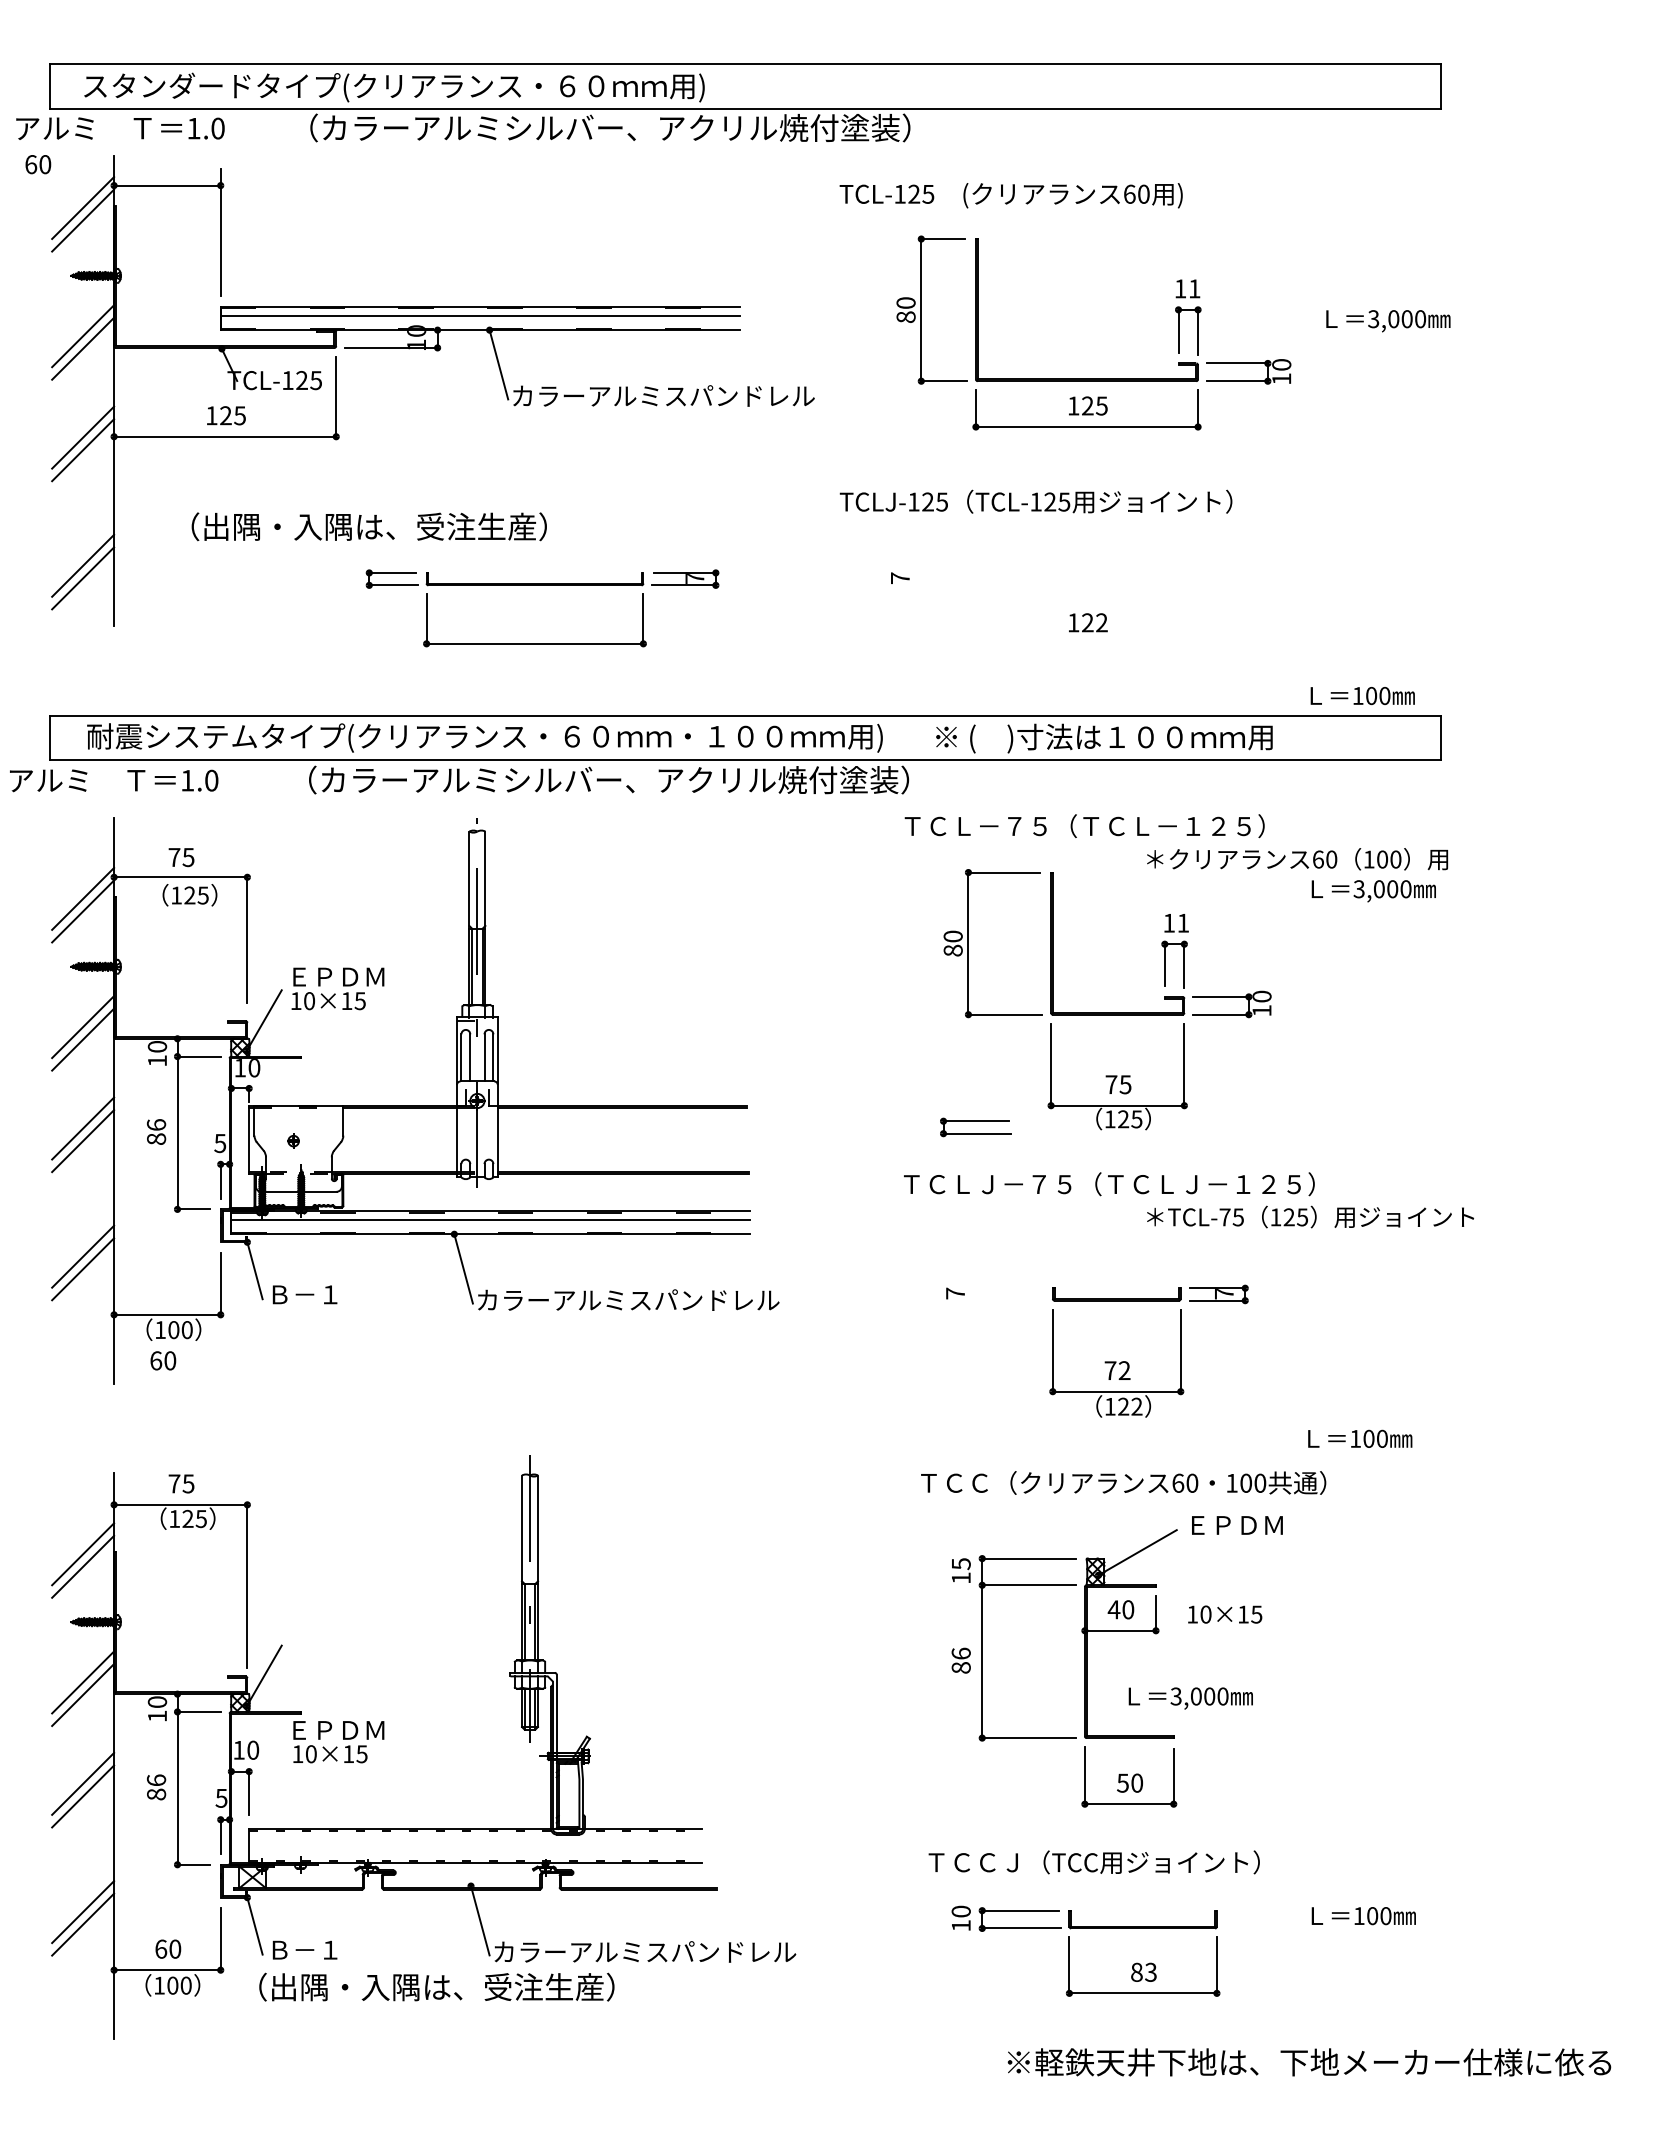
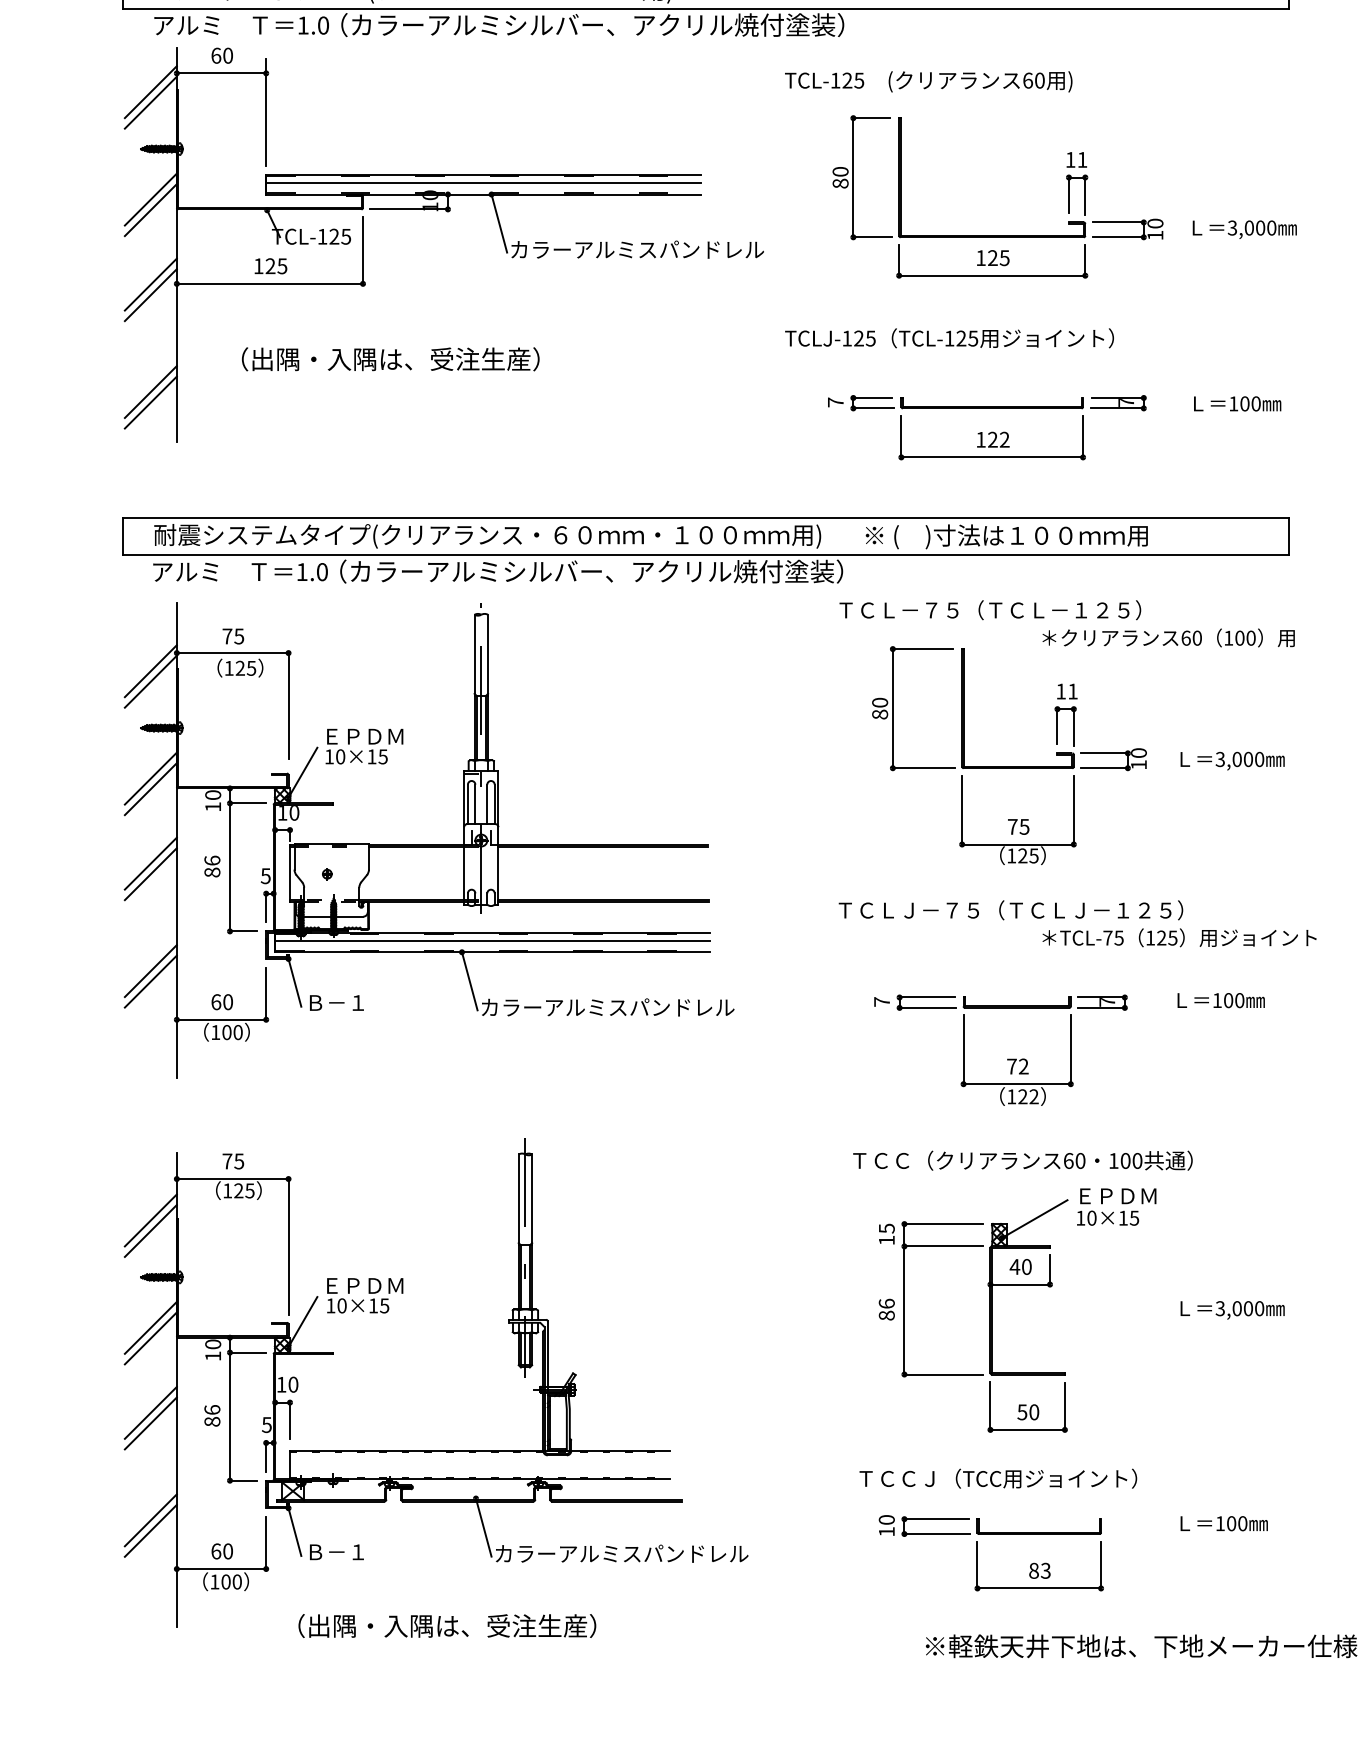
text: (120, 128) -> (241, 25), moved
text: (38, 164) -> (222, 55), moved
text: (1388, 321) -> (1244, 230), moved
part: (542, 585) -> (998, 408), moved
text: (1362, 696) -> (1237, 404), moved
text: (114, 780) -> (240, 571), moved
text: (1373, 891) -> (1232, 761), moved
part: (975, 1127) -> (926, 1002), moved
text: (163, 1360) -> (222, 1001), moved
text: (1360, 1438) -> (1221, 1000), moved
text: (1225, 1614) -> (1108, 1218), moved
text: (1190, 1698) -> (1232, 1310), moved
text: (338, 1742) -> (364, 1296), moved
text: (436, 1986) -> (447, 1625), moved

